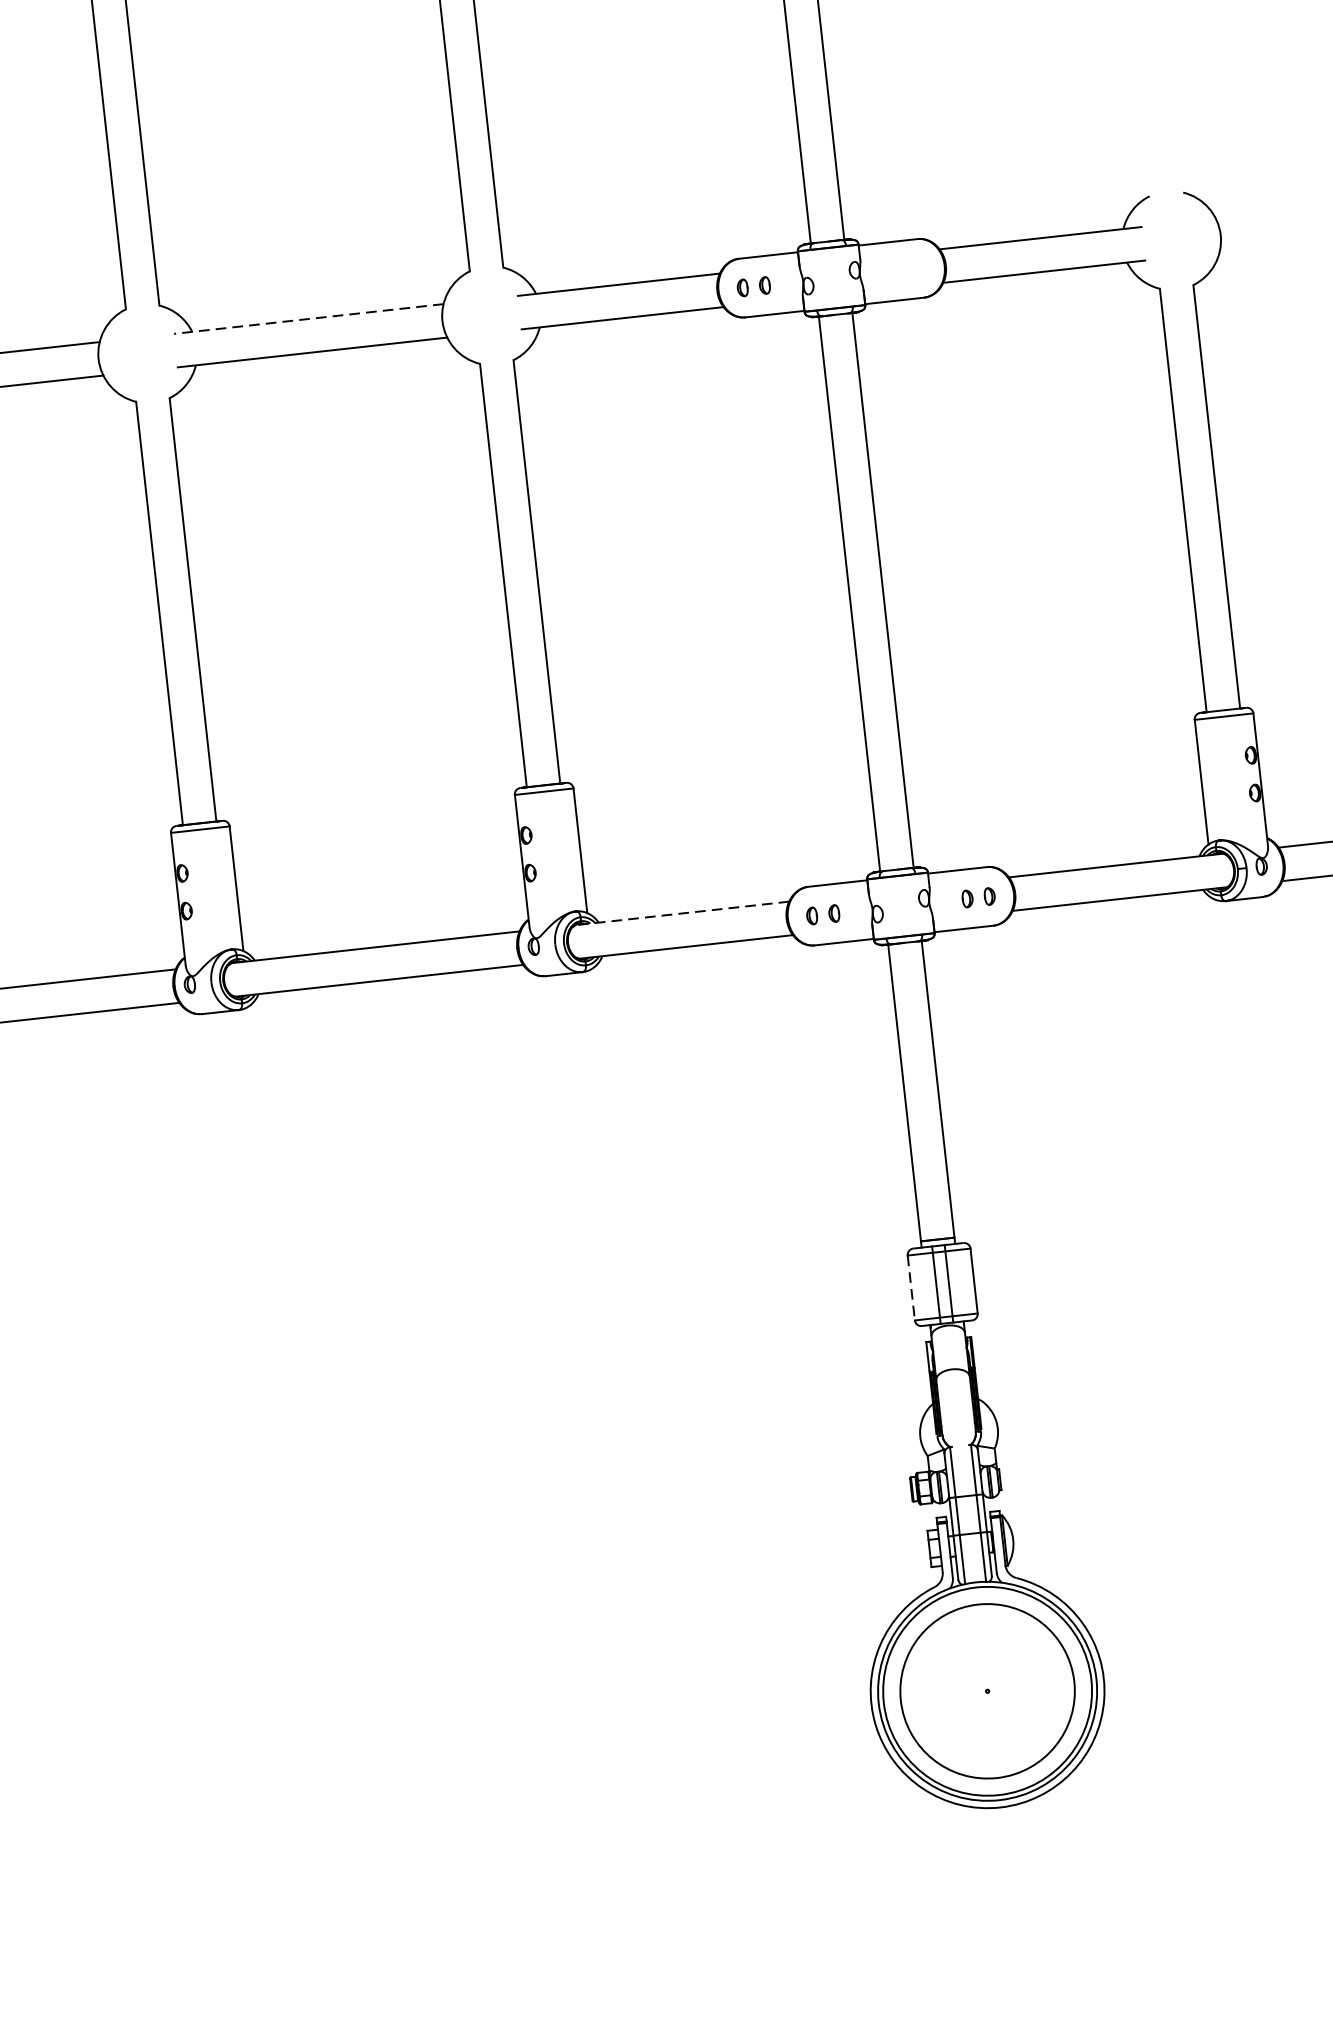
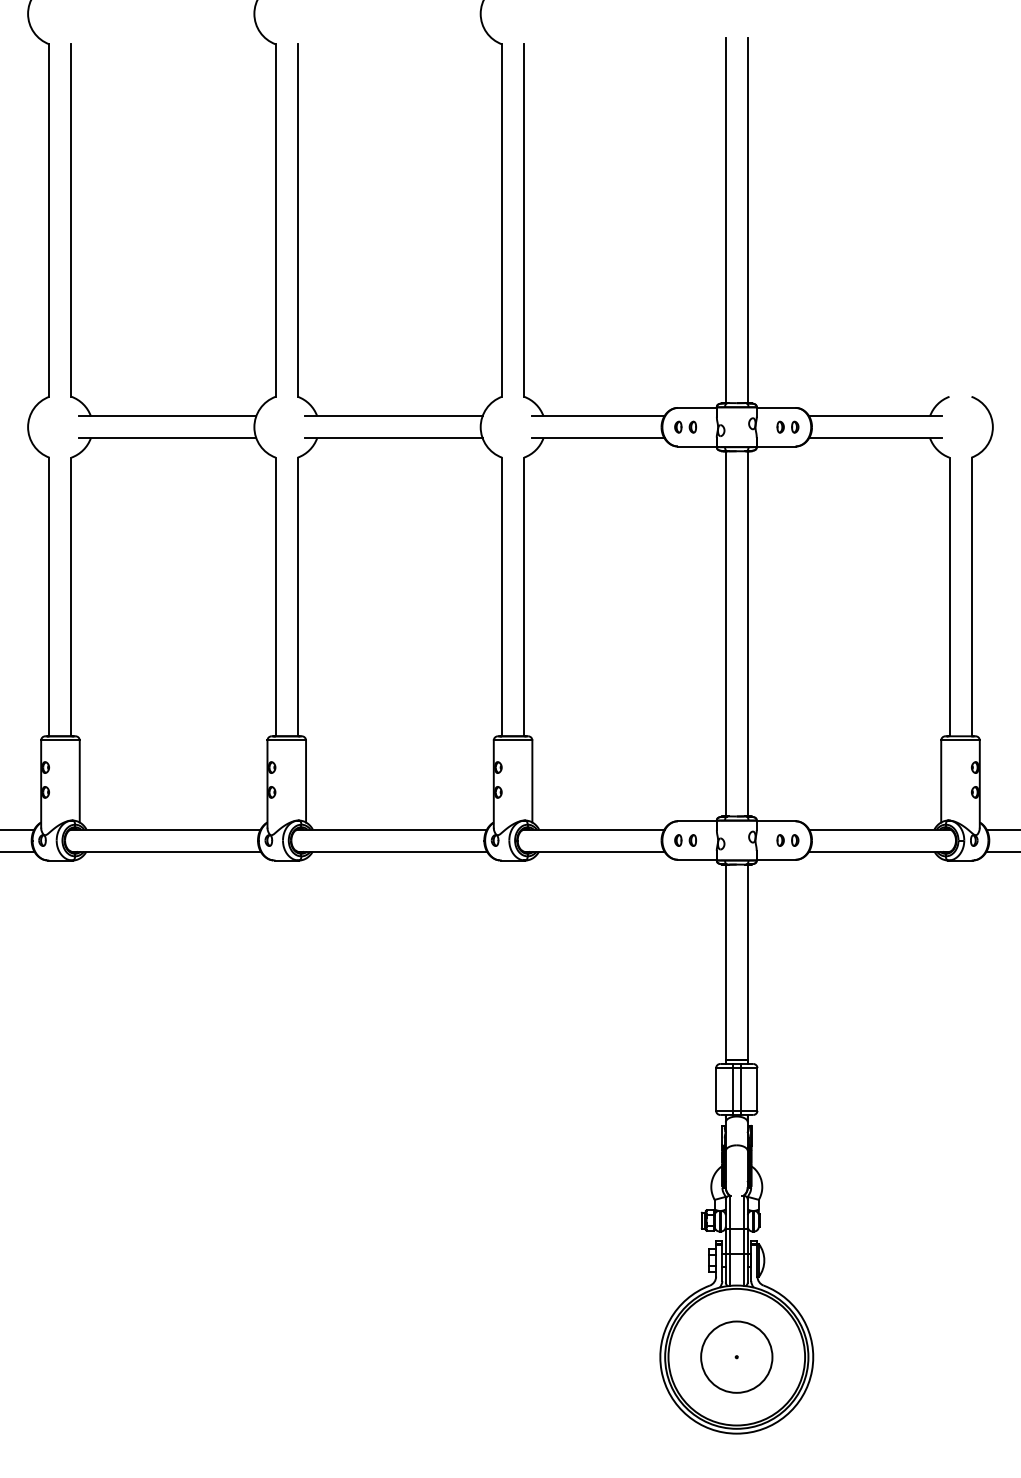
part: (908, 268) -> (787, 426), added
line: (308, 319) -> (393, 416), dashed -> solid
line: (681, 913) -> (593, 829), dashed -> solid
line: (911, 1287) -> (716, 1089), dashed -> solid
circle: (987, 1690) -> (736, 1356), size x0.62

